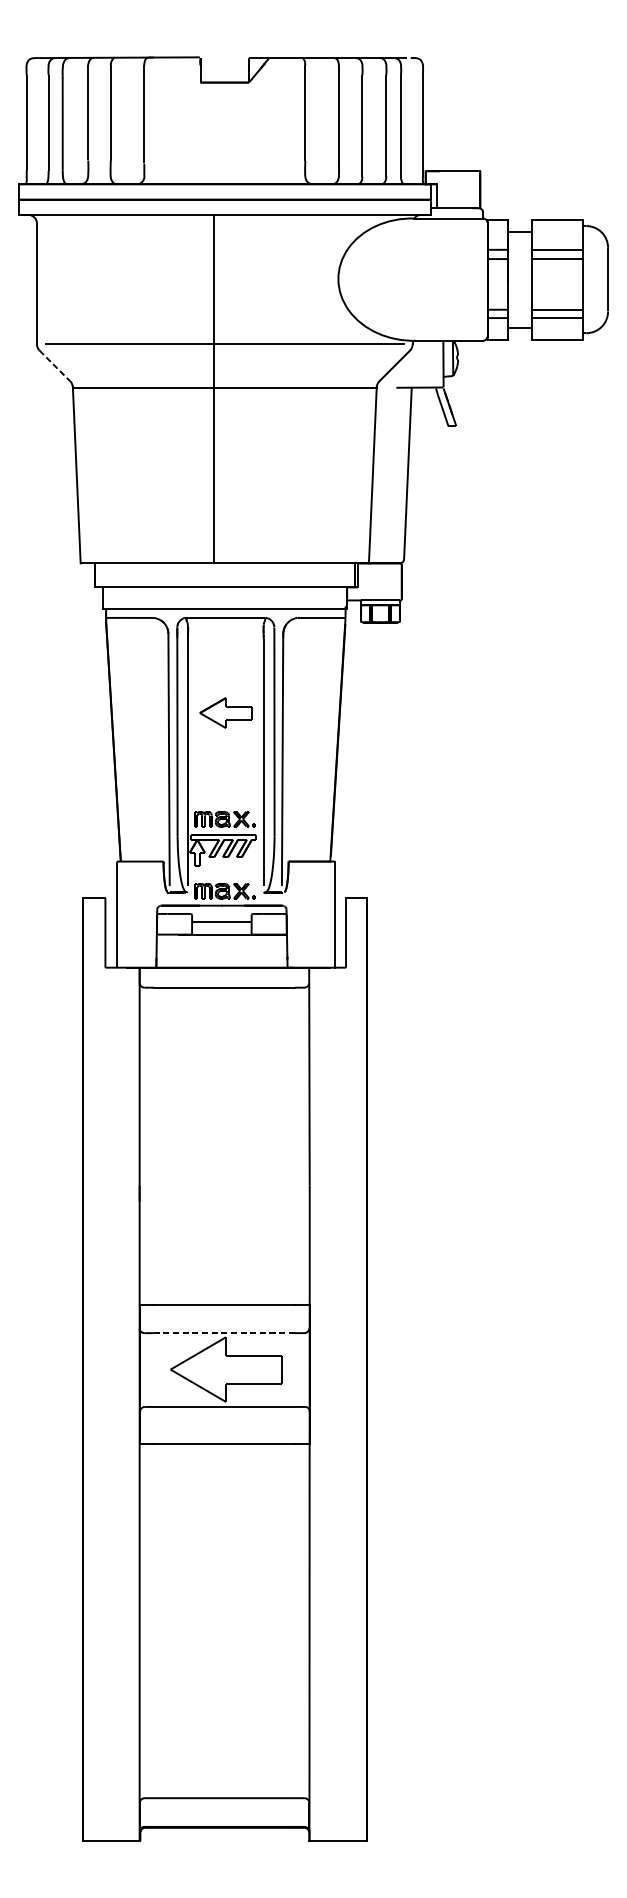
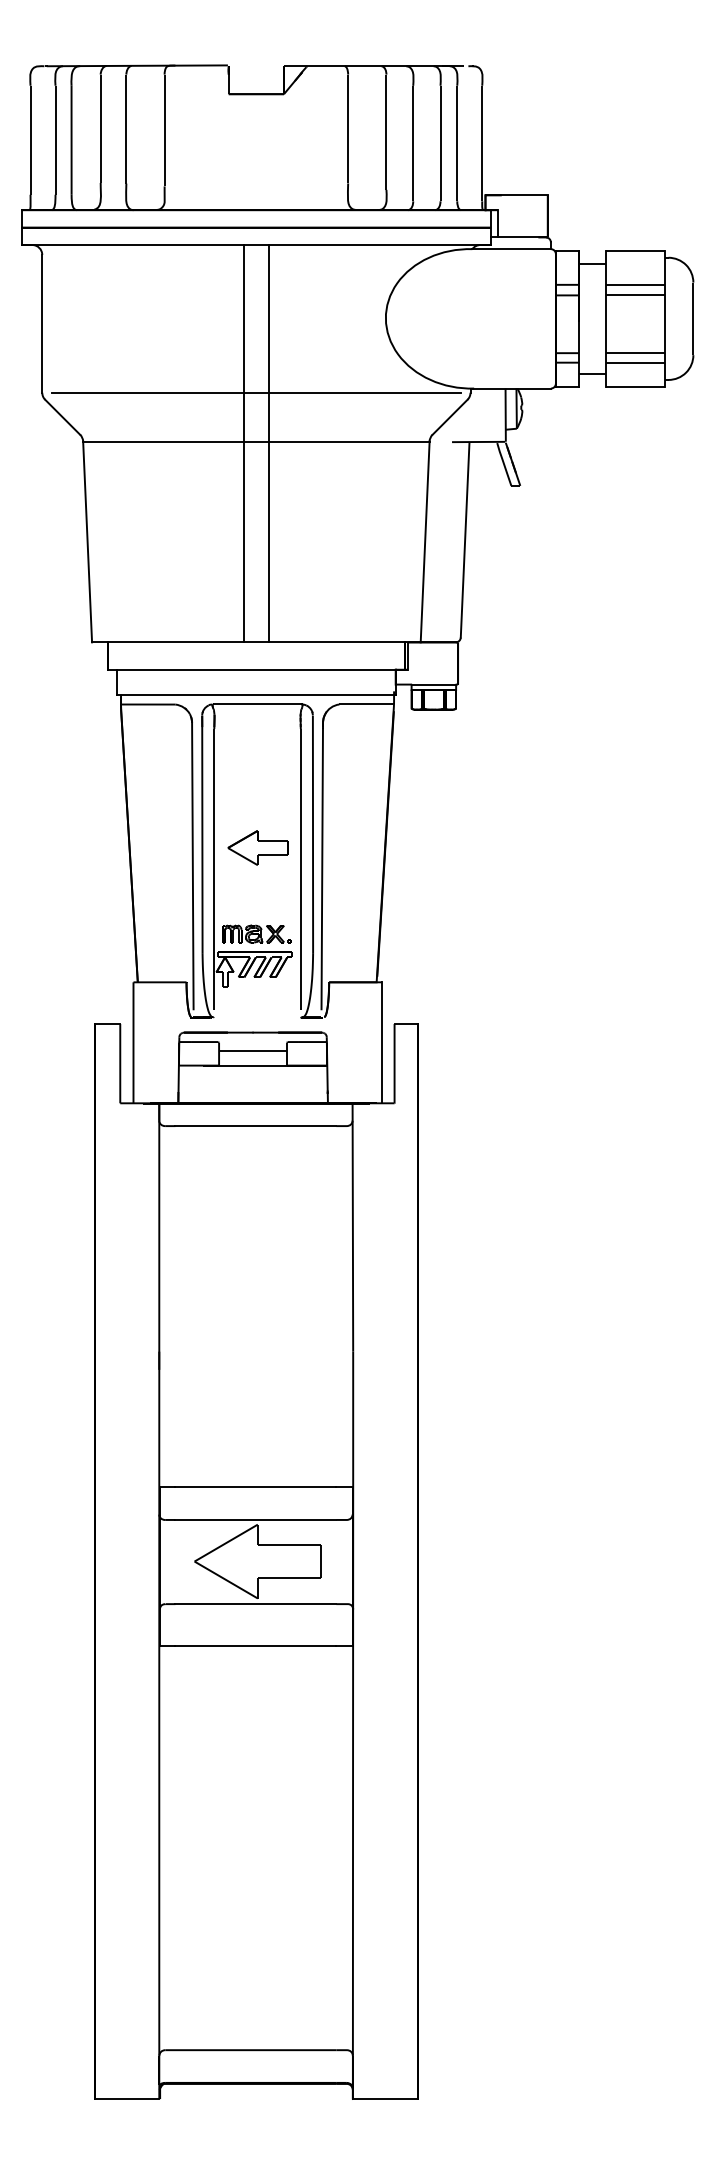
line: (54, 366) -> (62, 417), dashed -> solid
line: (235, 388) -> (268, 443), added
part: (225, 712) -> (257, 847), moved
part: (224, 890) -> (256, 1015), removed
line: (224, 1332) -> (255, 1519), dashed -> solid

